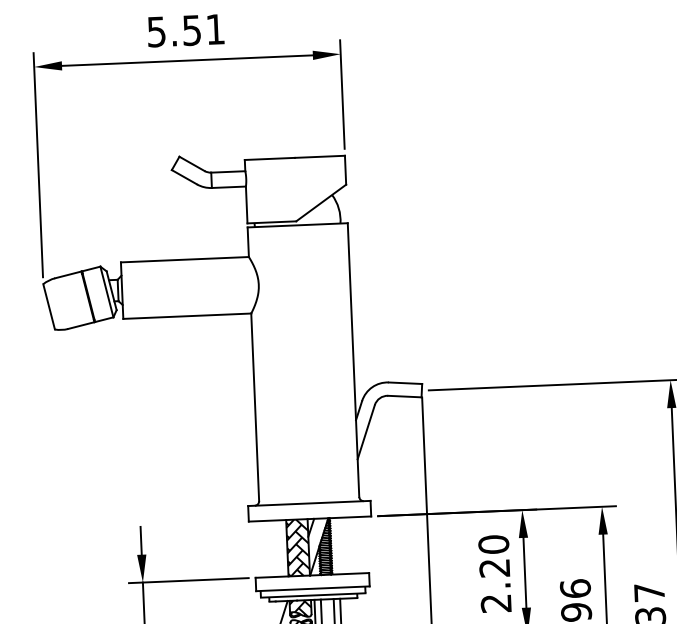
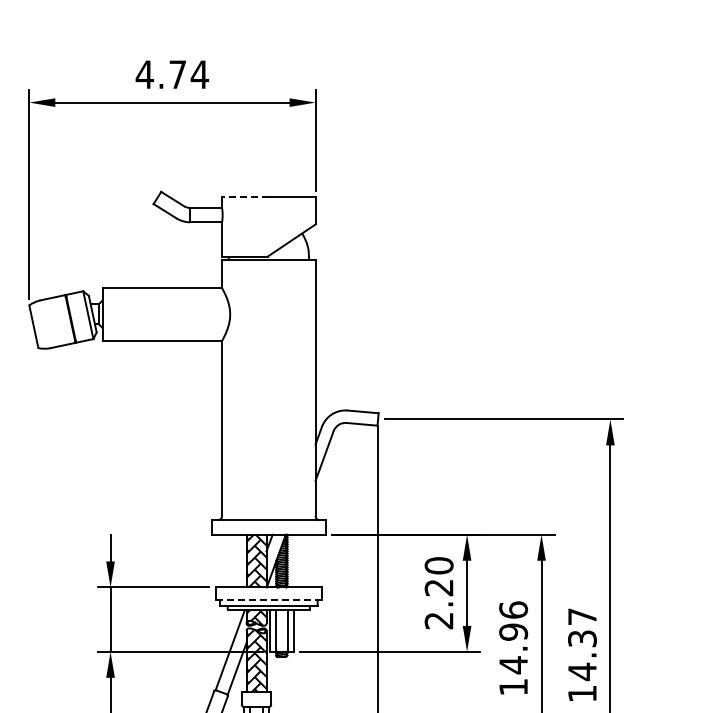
text: (185, 30) -> (171, 74), 5.51 -> 4.74
line: (268, 158) -> (244, 197), solid -> dashed
line: (312, 588) -> (268, 599), solid -> dashed

